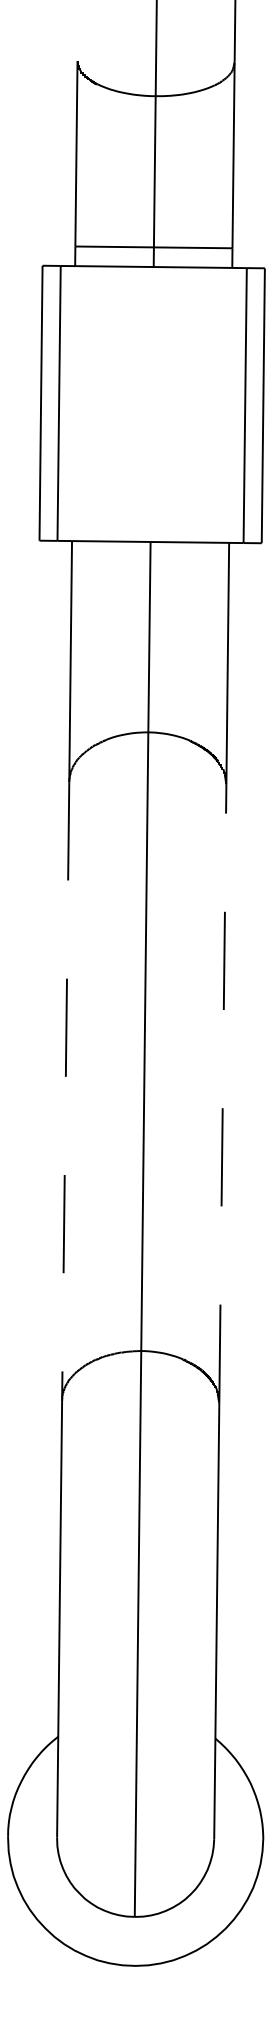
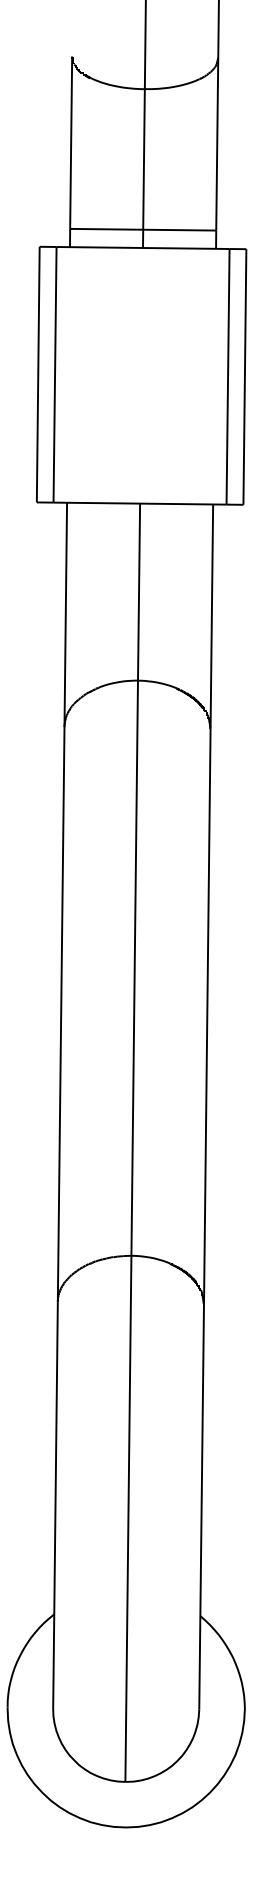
line: (66, 1091) -> (61, 1014), dashed -> solid
line: (223, 1093) -> (207, 1016), dashed -> solid

